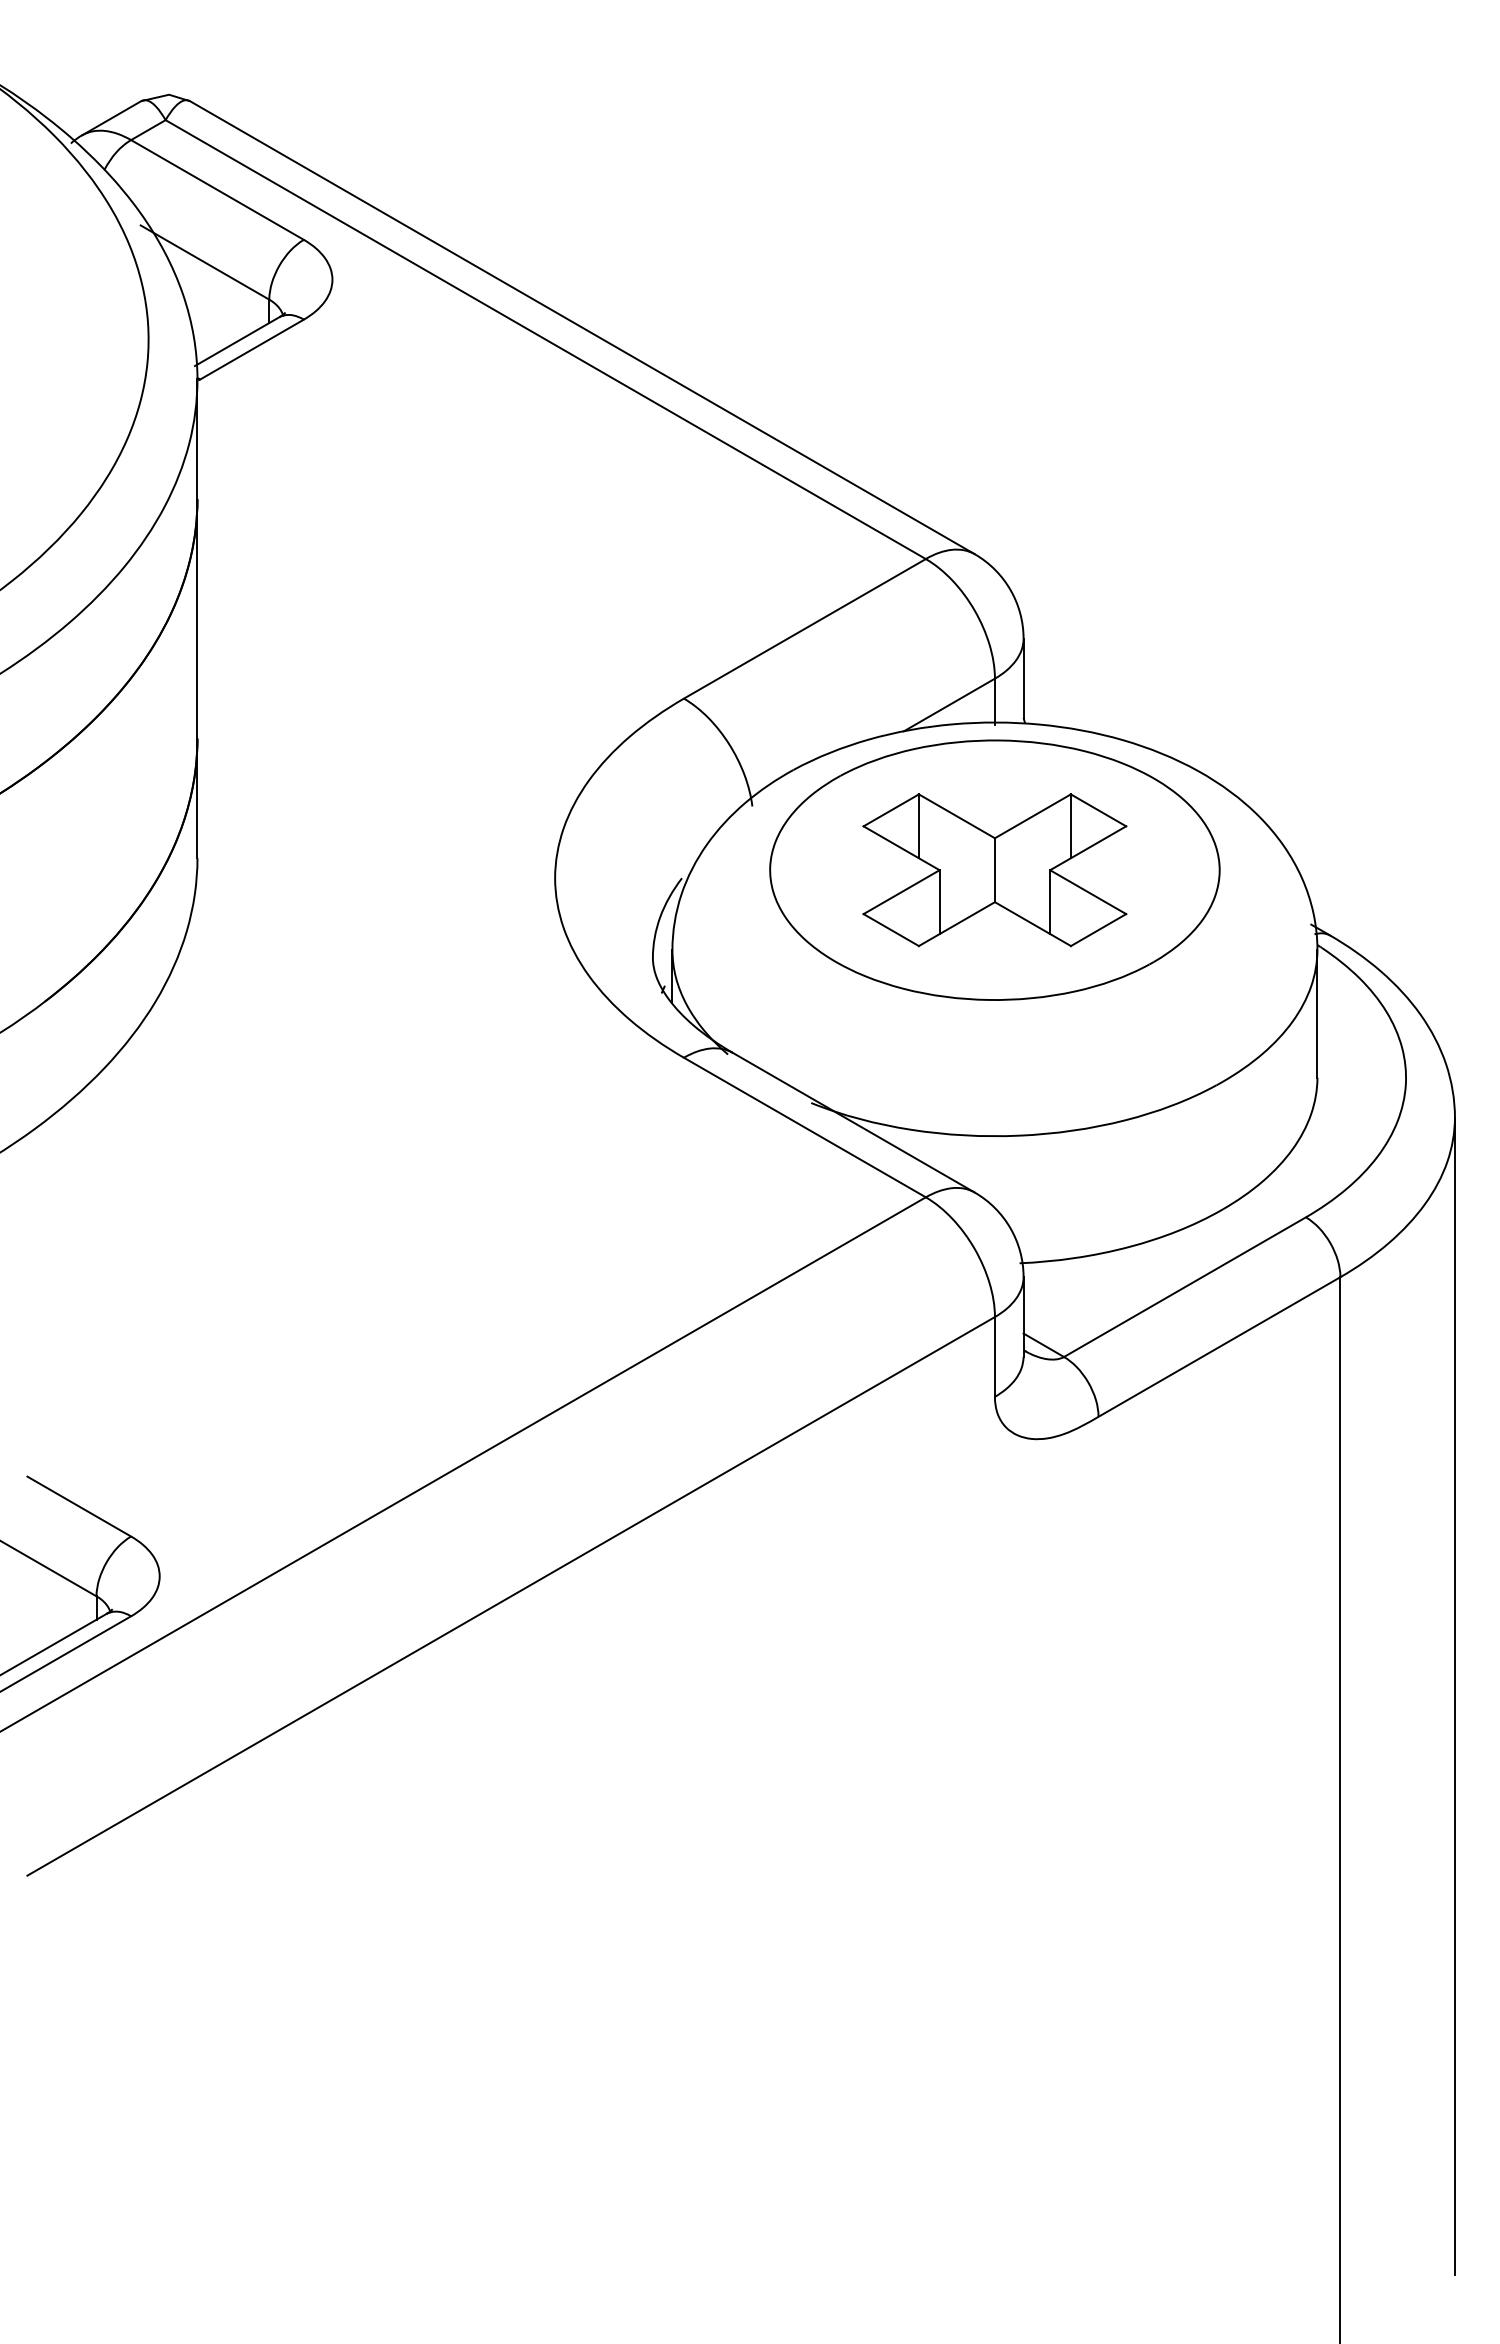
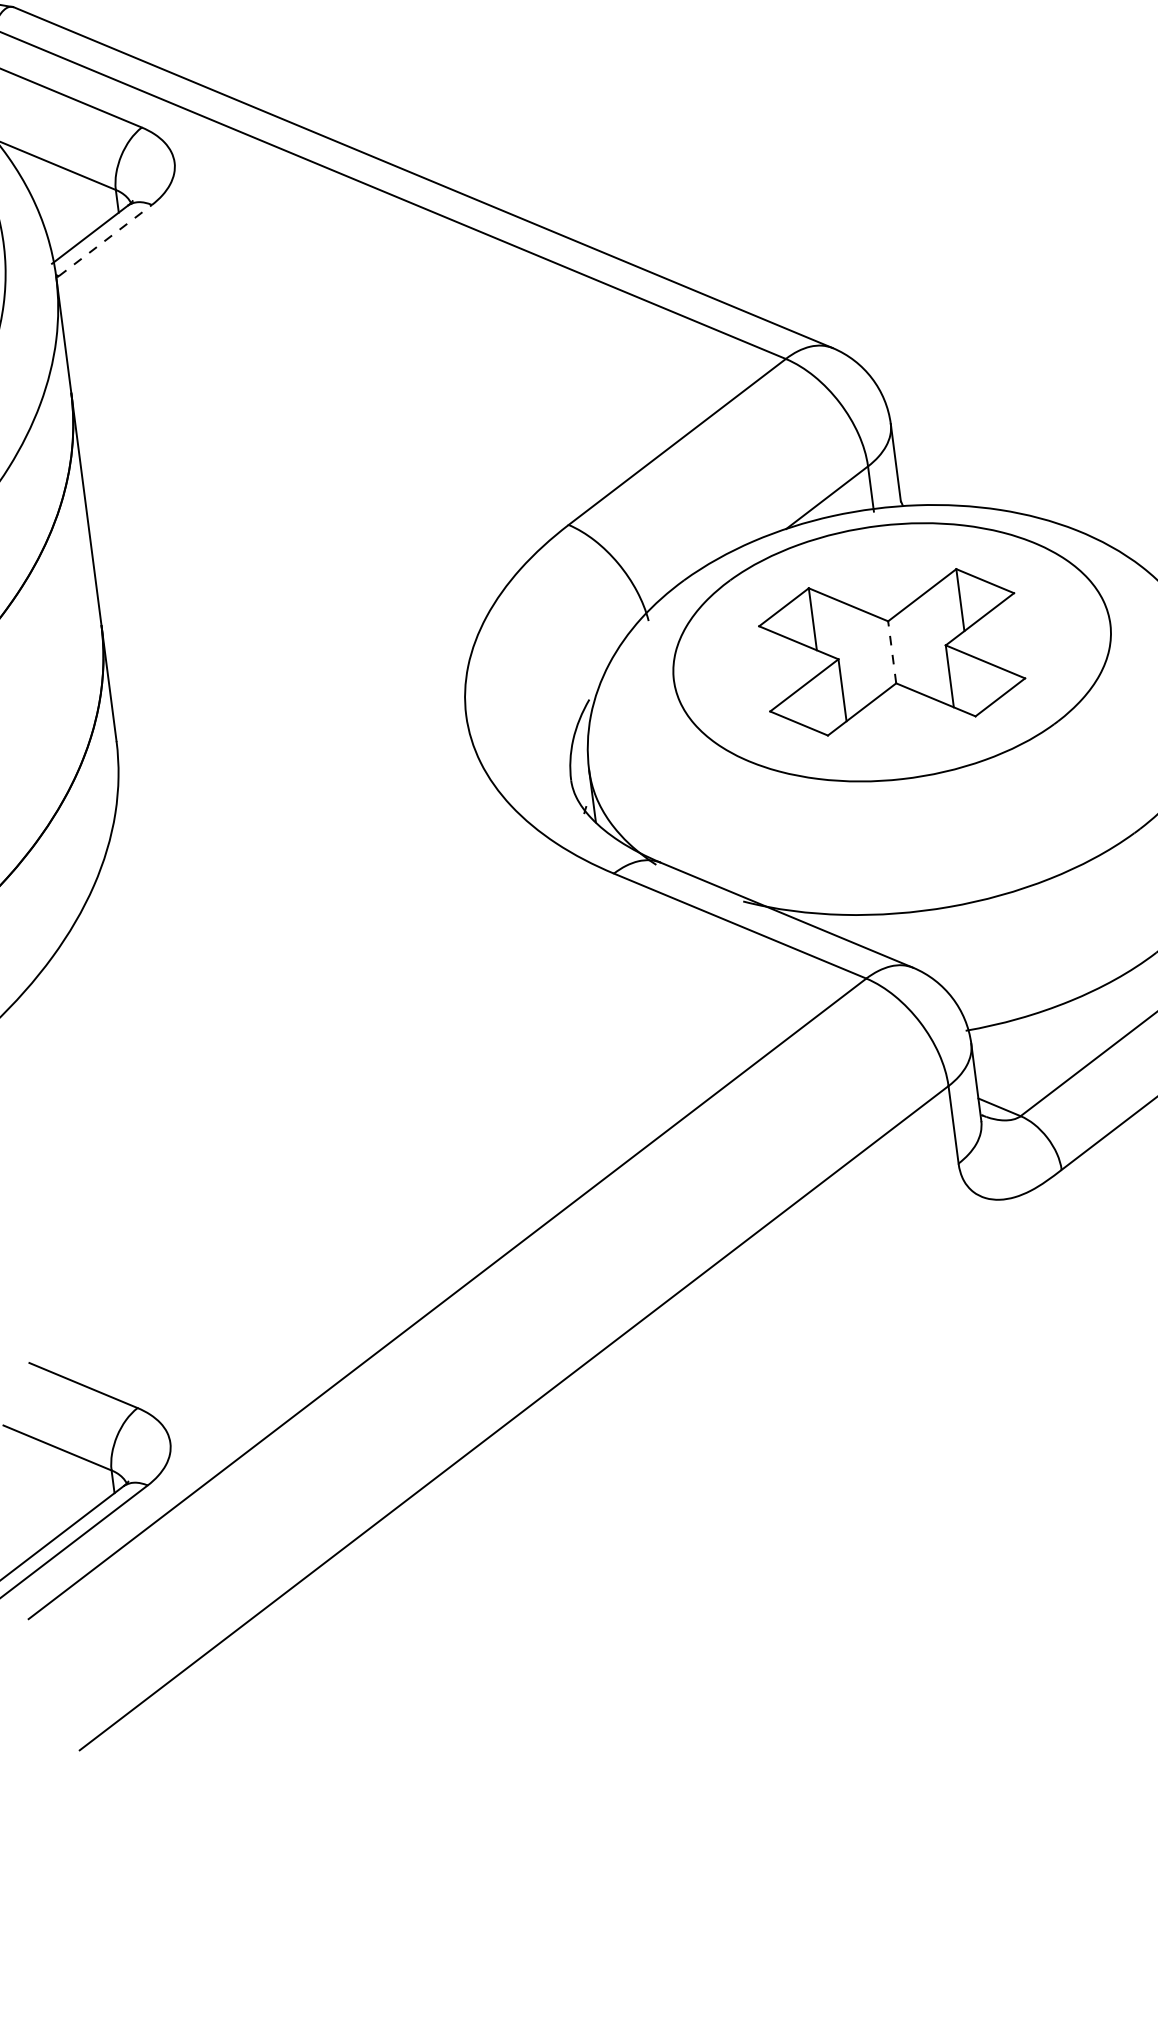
line: (252, 349) -> (105, 240), solid -> dashed
line: (994, 870) -> (891, 652), solid -> dashed

